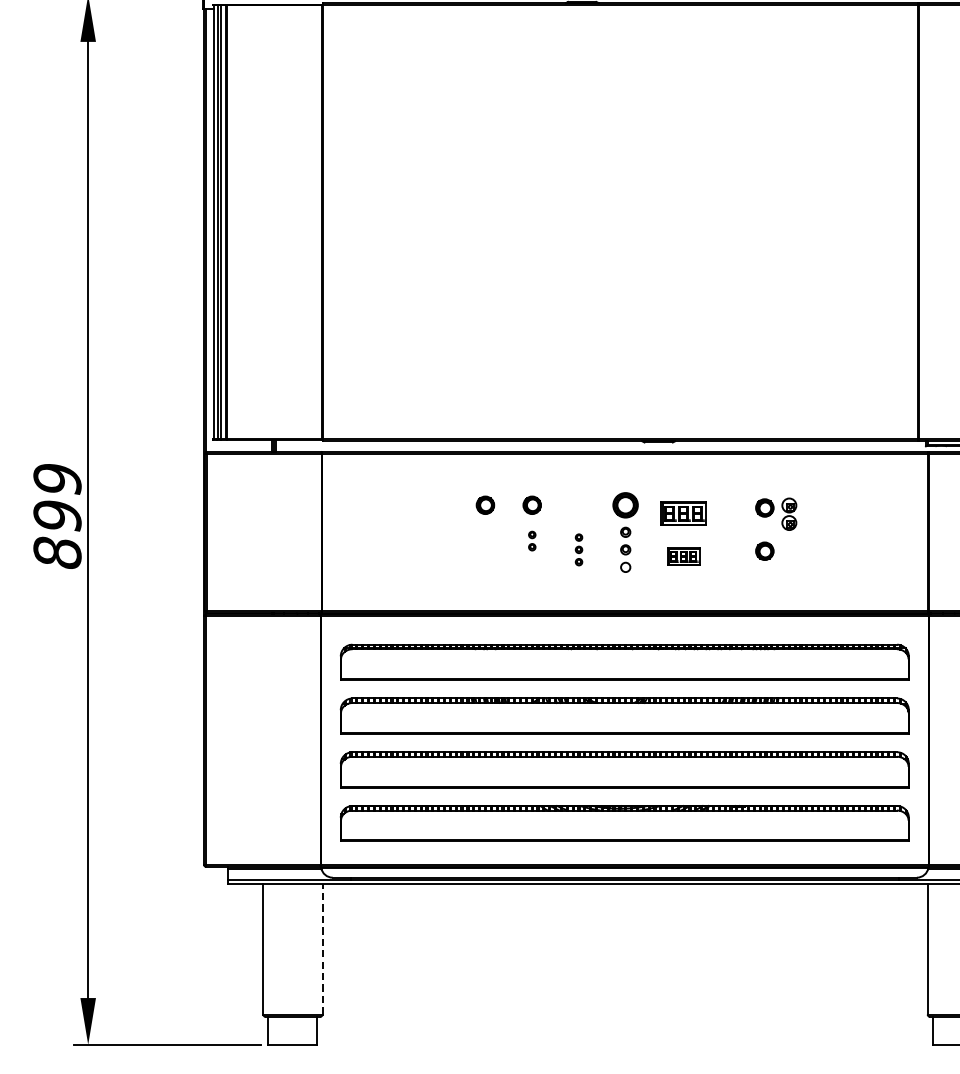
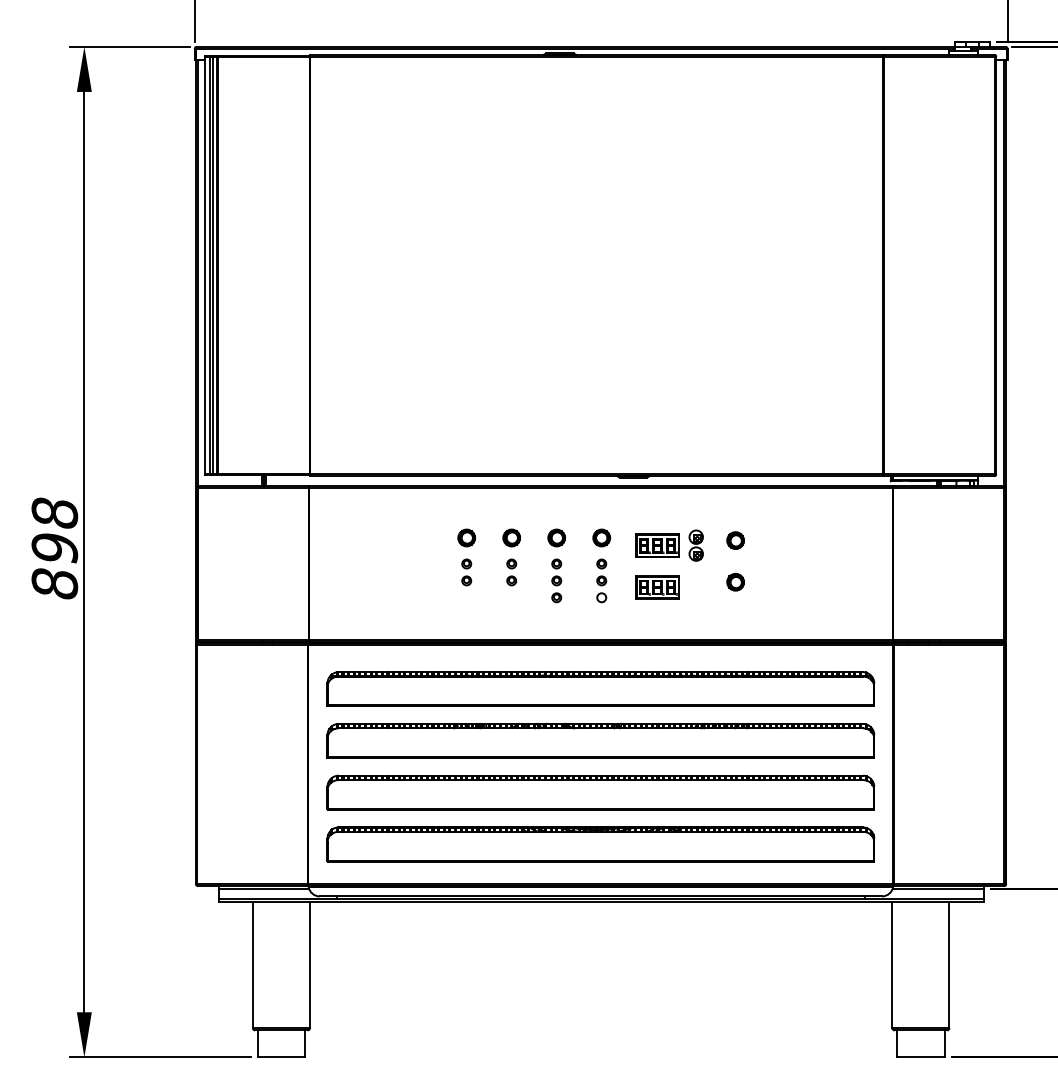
text: (57, 478) -> (54, 512), 899 -> 898
part: (578, 504) -> (556, 537), added
part: (625, 504) -> (601, 537), size x0.71
part: (788, 514) -> (695, 545), moved
part: (485, 541) -> (466, 572), added
part: (531, 541) -> (511, 572), size x1.43
part: (578, 549) -> (556, 580), size x1.43
part: (683, 556) -> (657, 587), size x1.43
line: (322, 948) -> (309, 964), dashed -> solid

